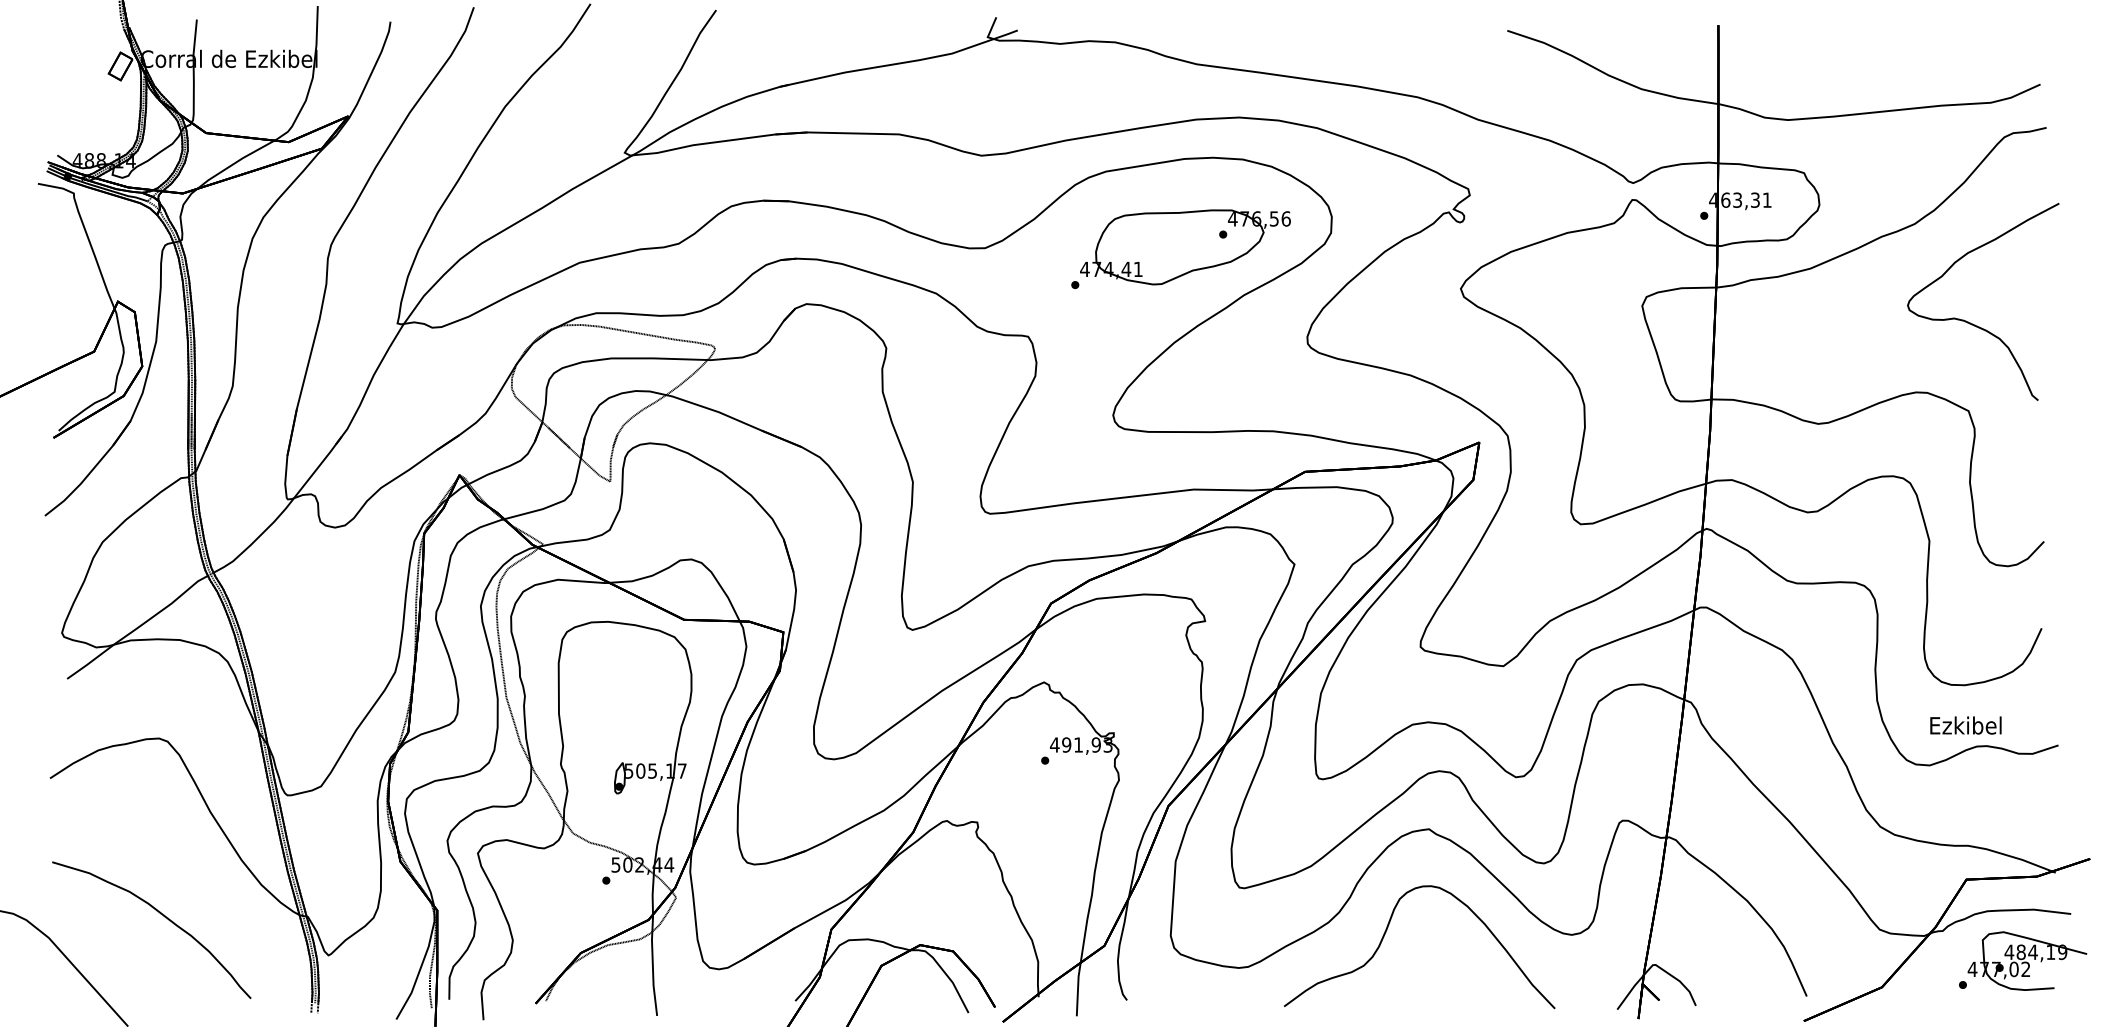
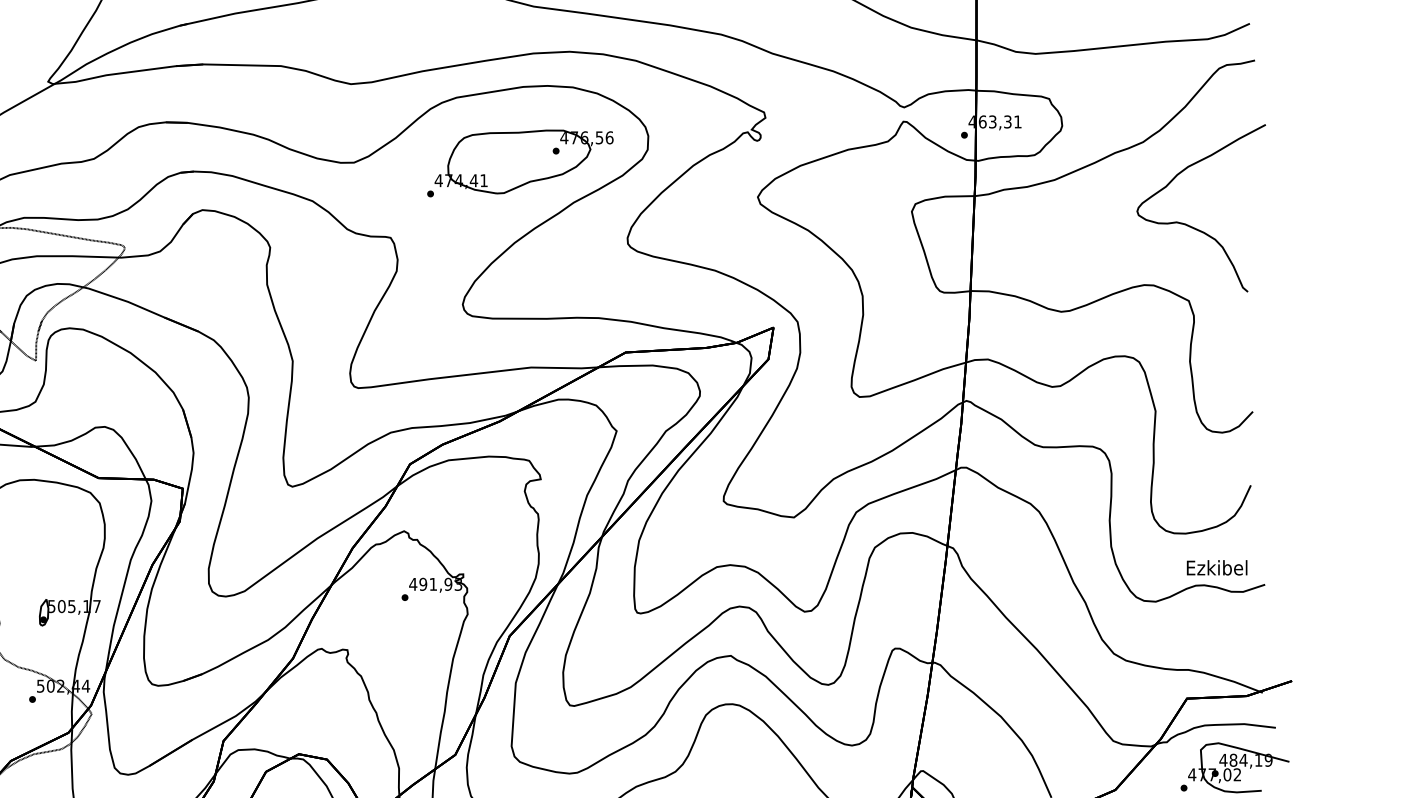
text: (1965, 725) -> (1216, 567), moved

